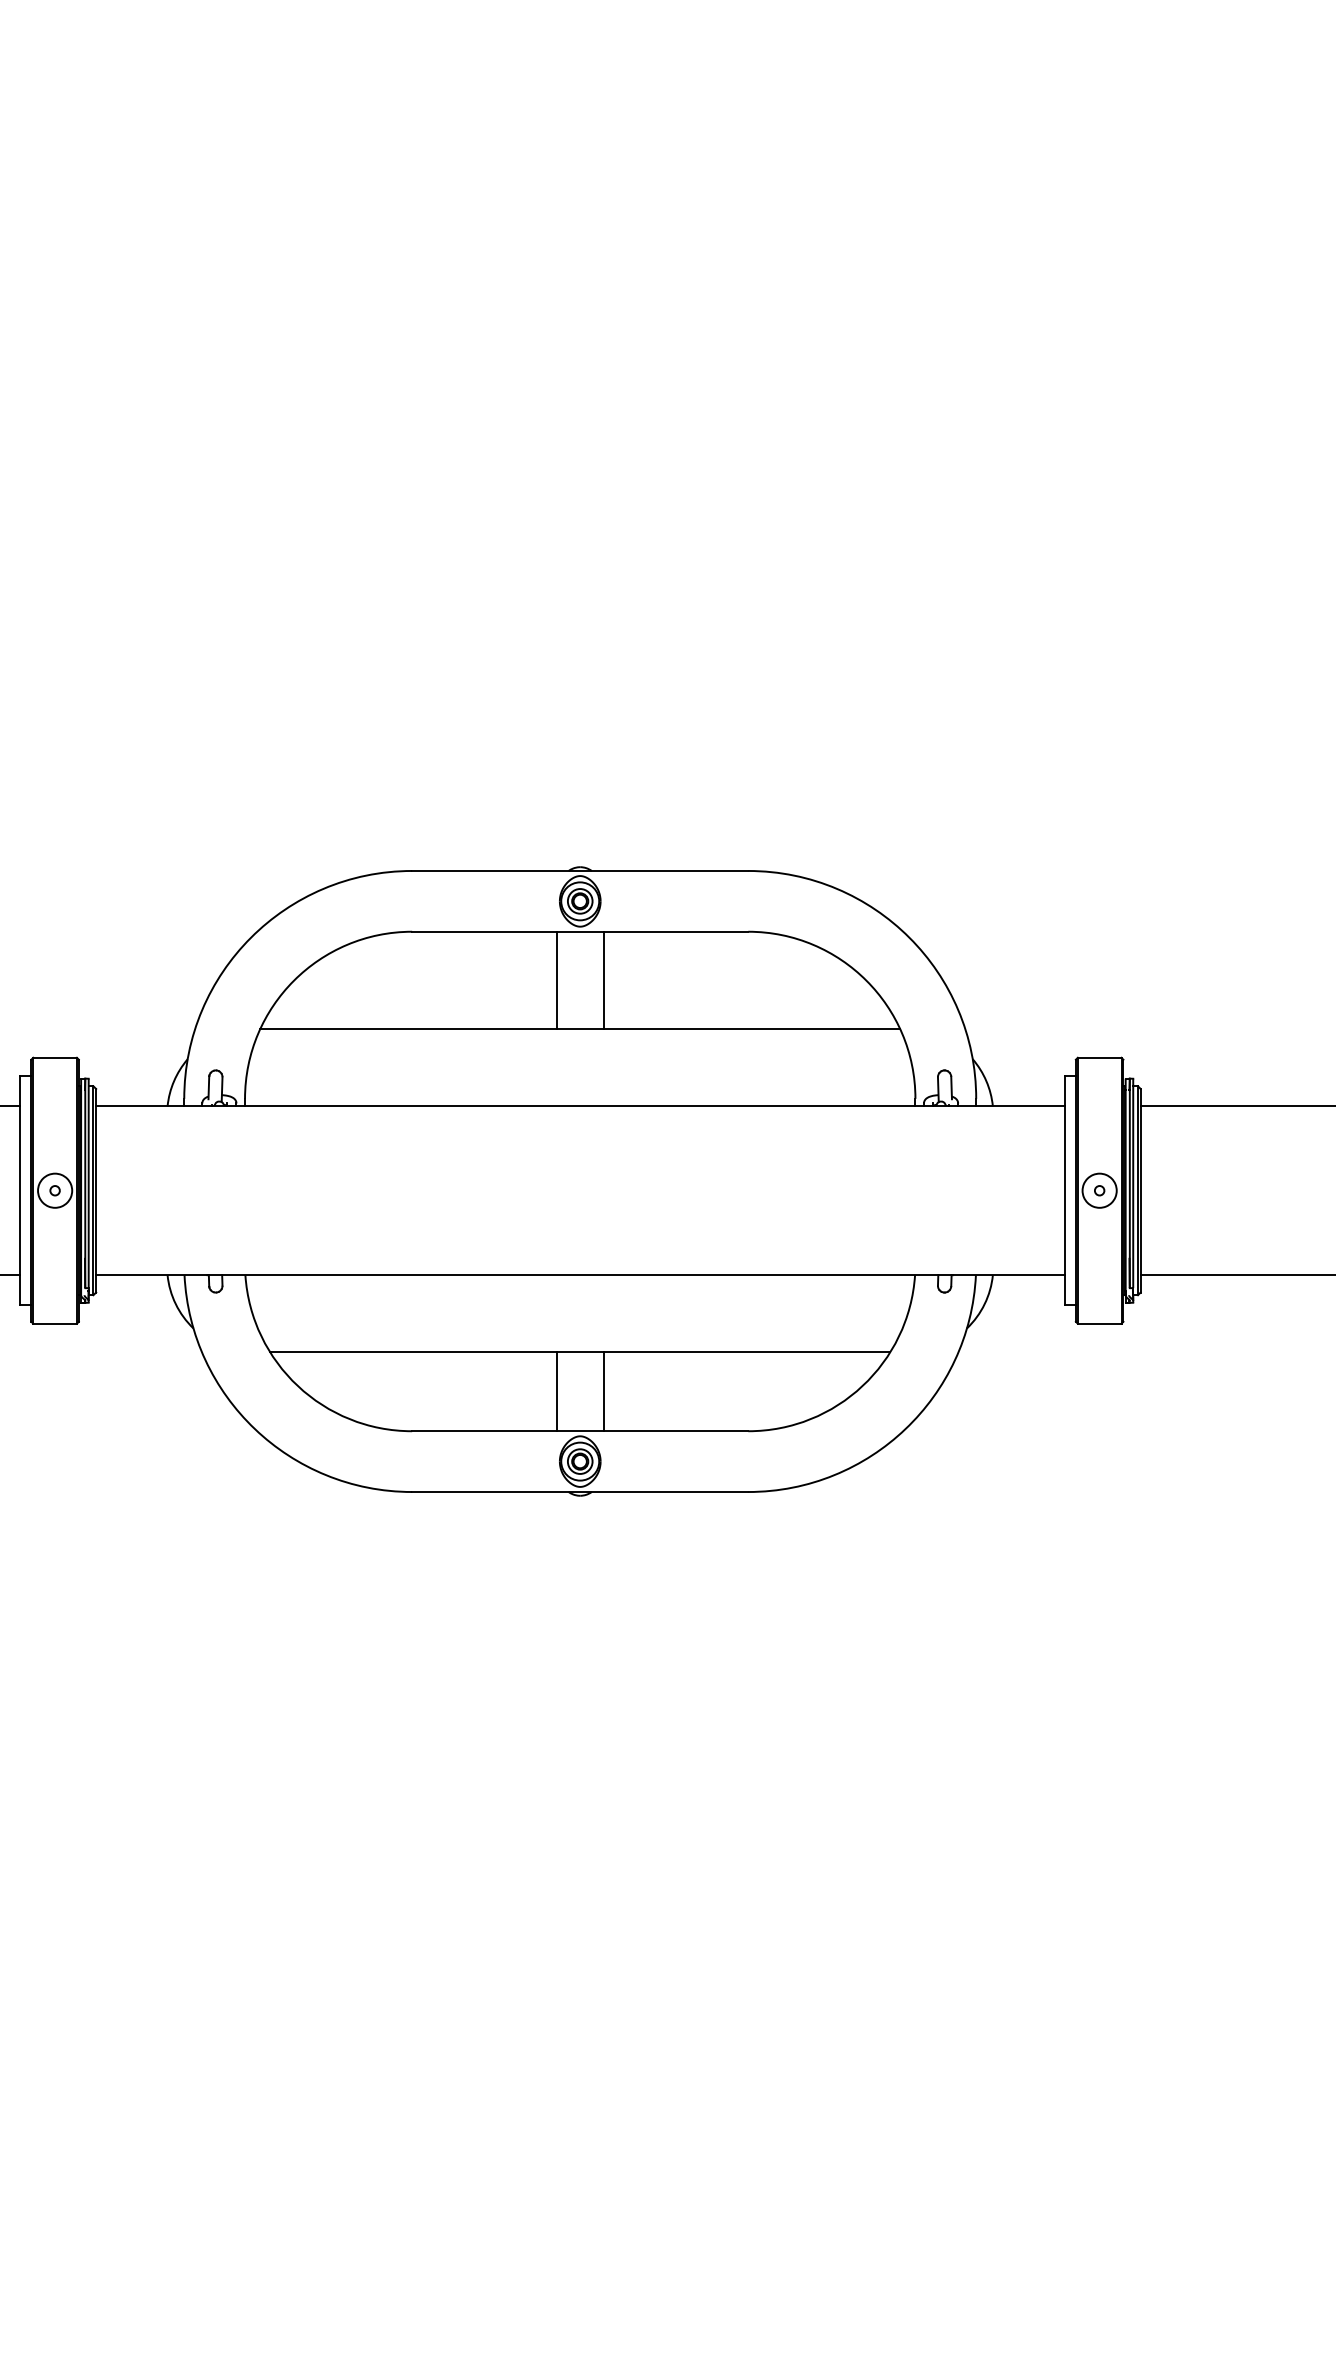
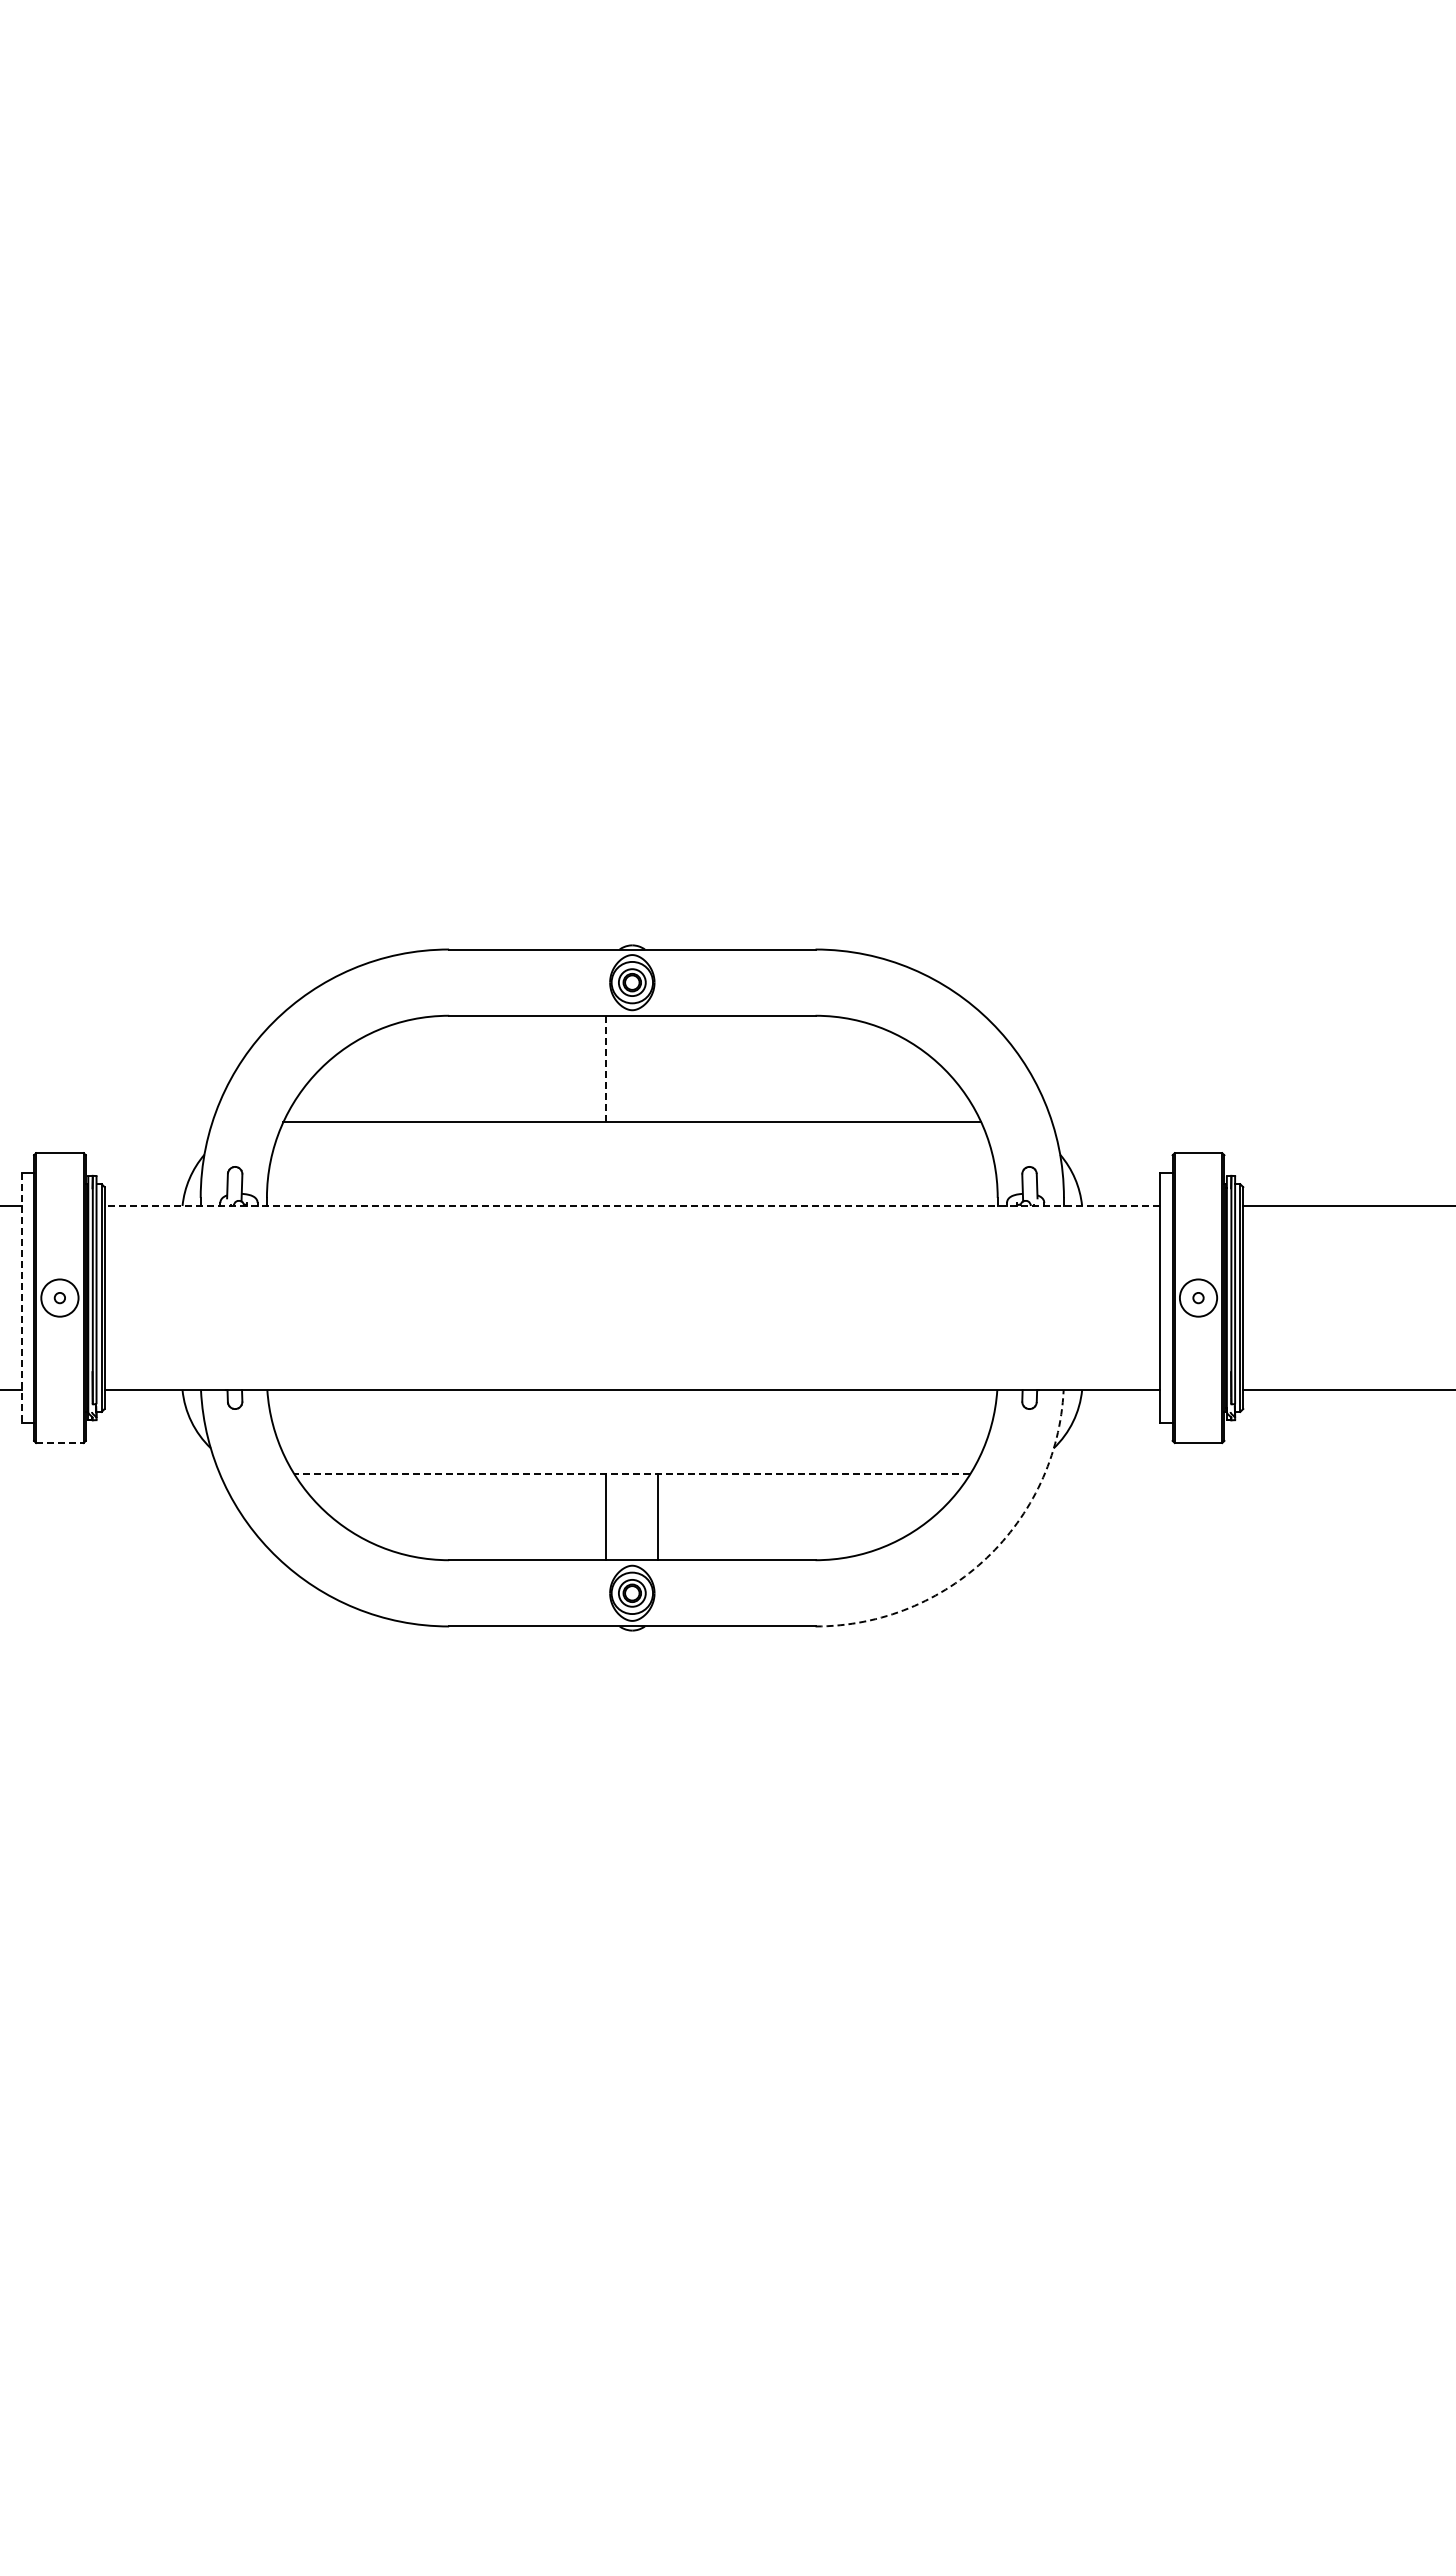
line: (604, 980) -> (658, 1068), removed
line: (556, 981) -> (606, 1069), solid -> dashed
line: (580, 1106) -> (632, 1206), solid -> dashed
line: (19, 1191) -> (21, 1298), solid -> dashed
line: (54, 1324) -> (59, 1443), solid -> dashed
line: (579, 1352) -> (631, 1474), solid -> dashed
arc: (905, 1428) -> (986, 1557), solid -> dashed

